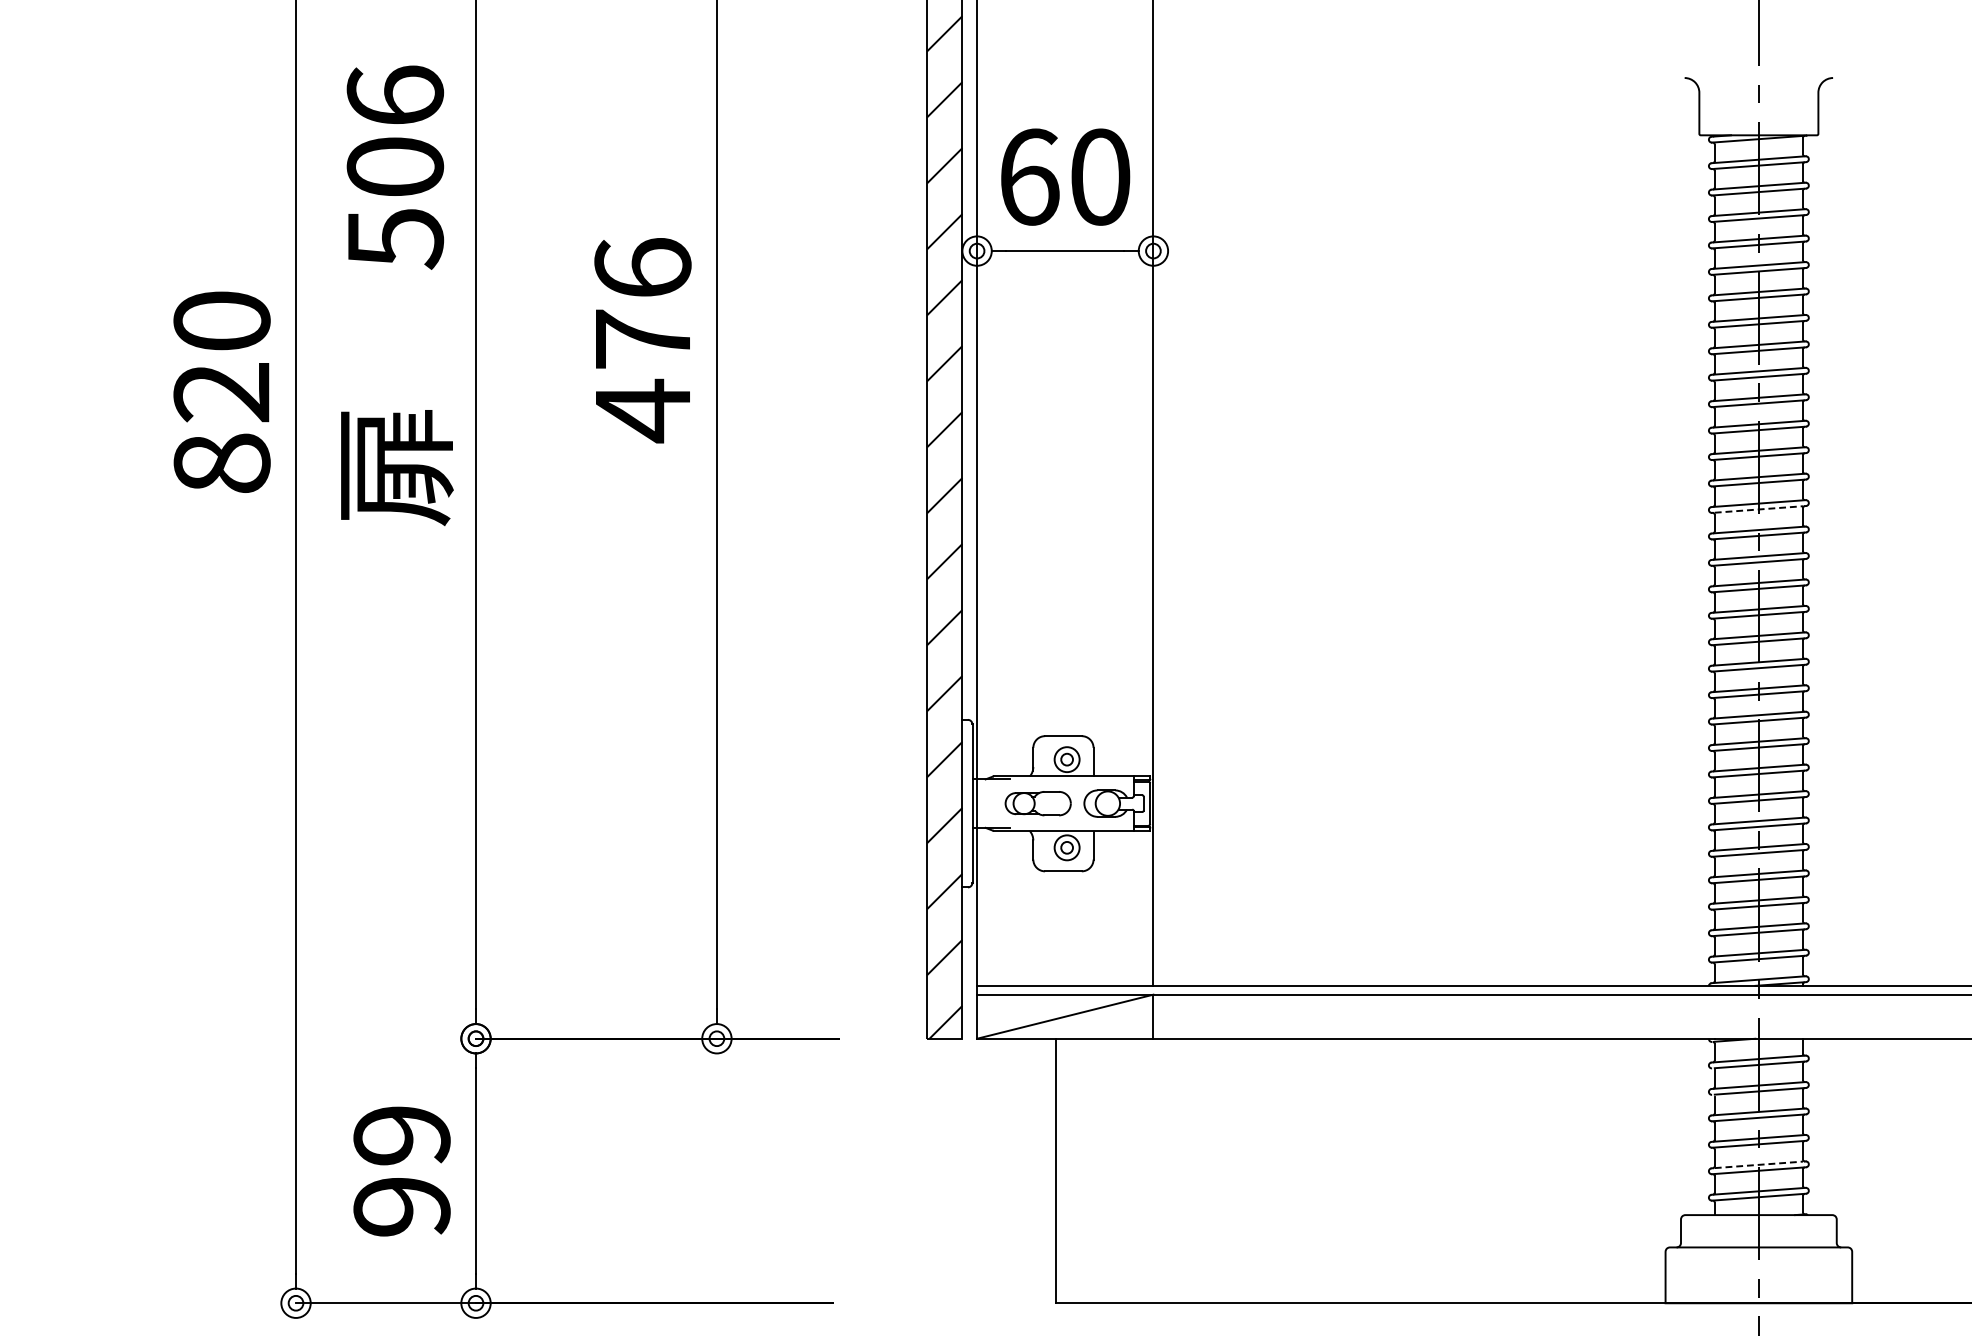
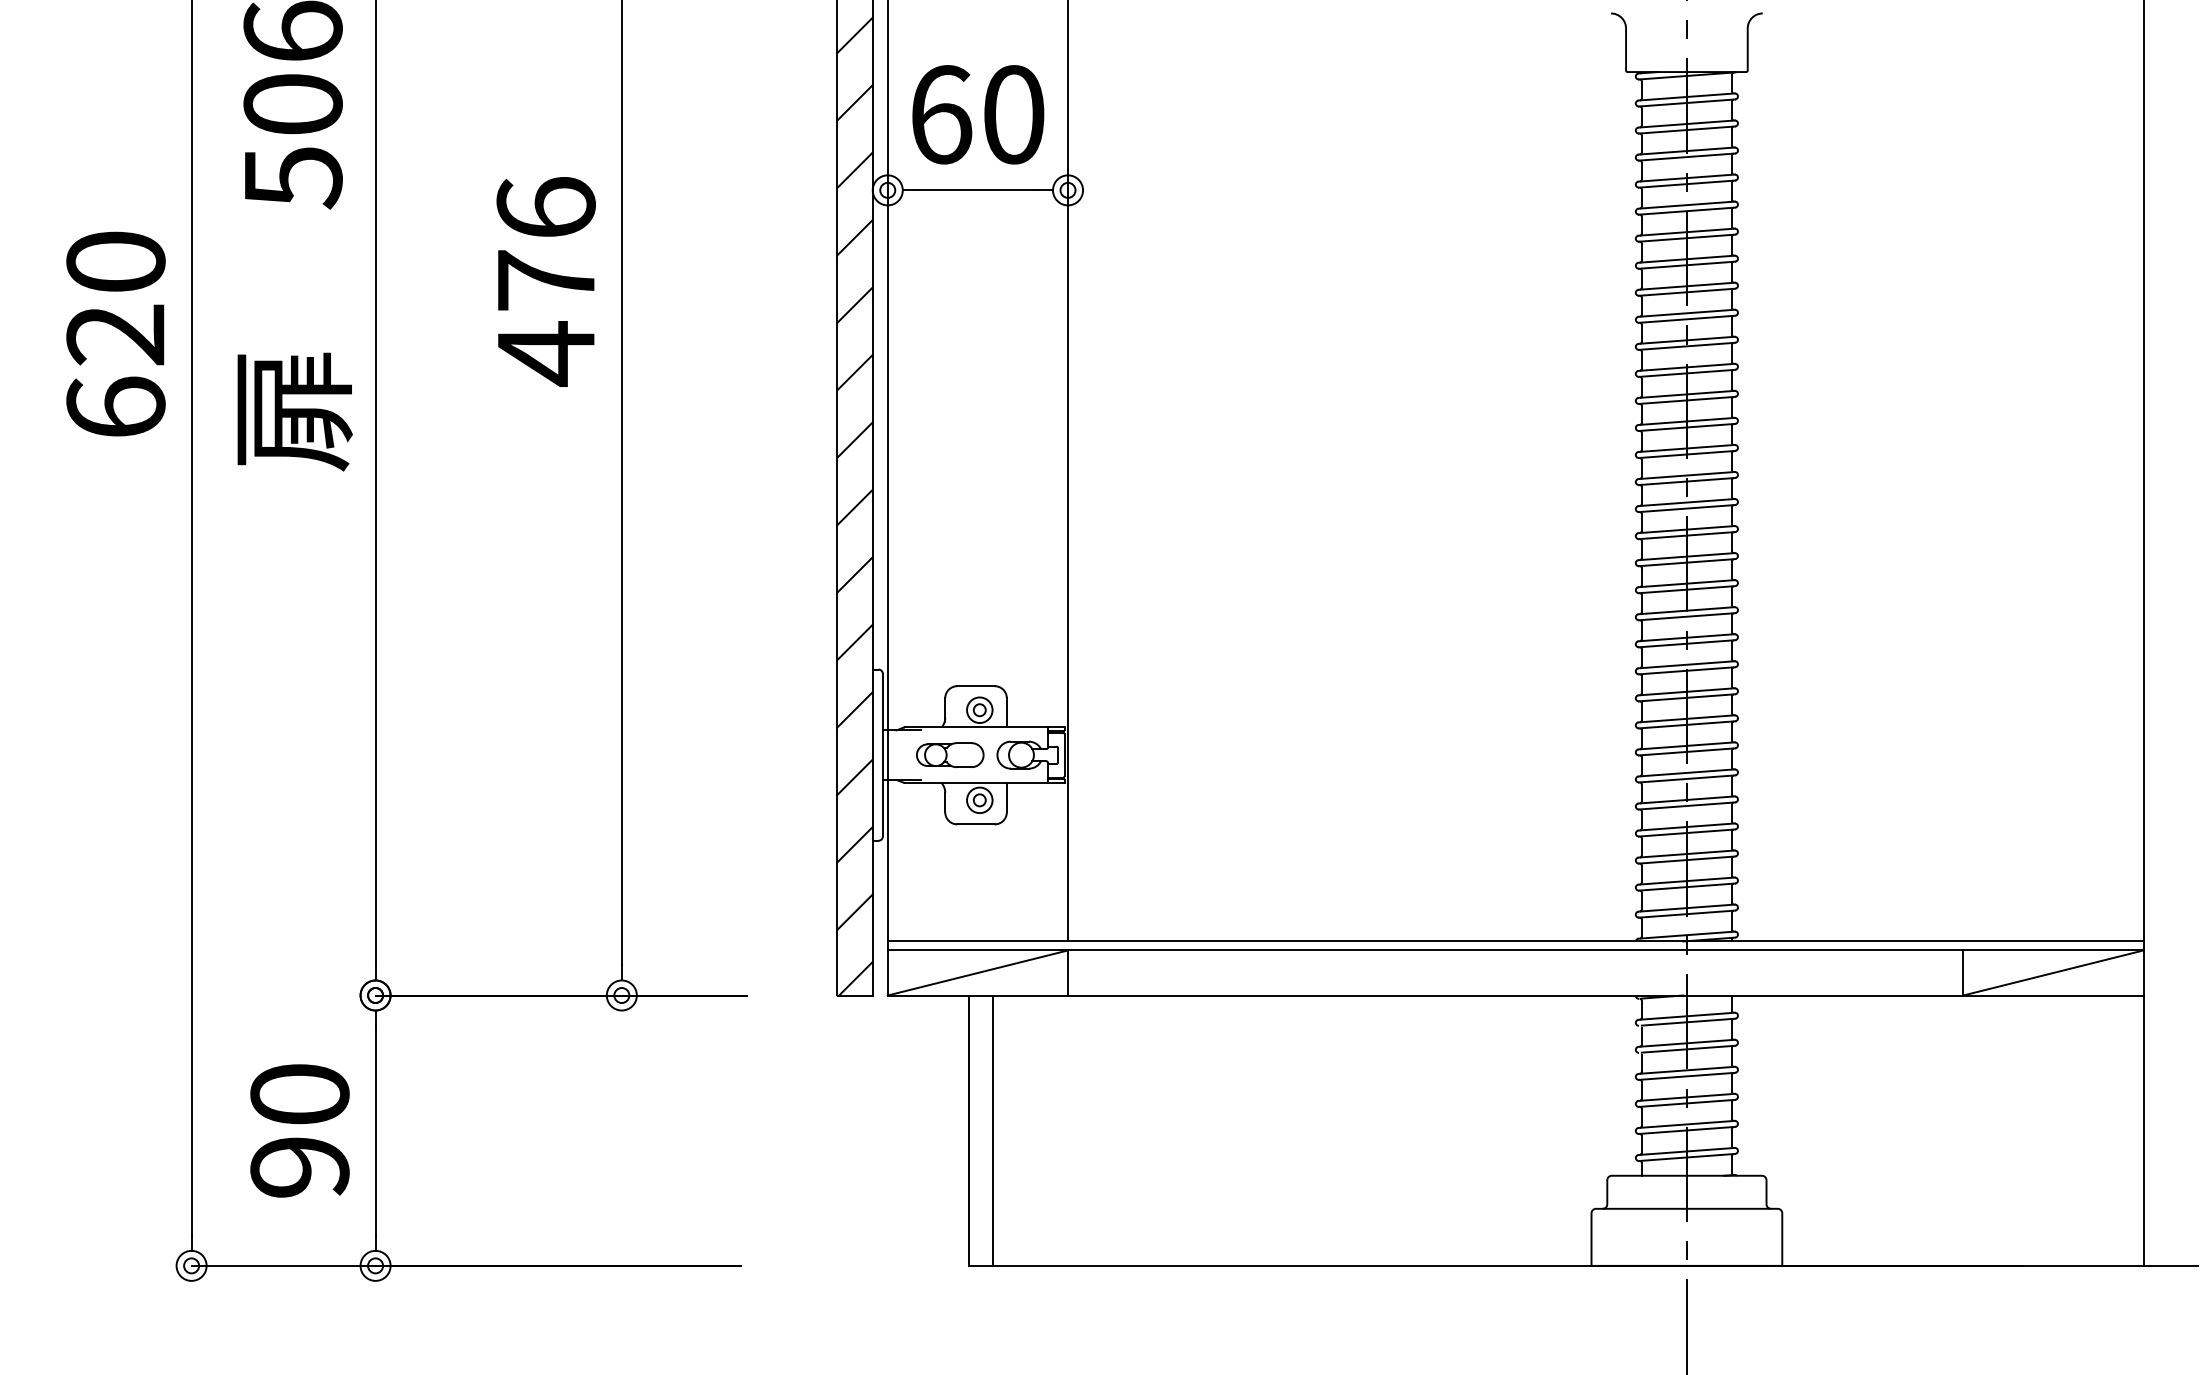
text: (221, 462) -> (115, 406), 820 -> 620
line: (1759, 509) -> (1687, 454), dashed -> solid
text: (401, 1135) -> (299, 1094), 99 -> 90
line: (1759, 1164) -> (1687, 1124), dashed -> solid
line: (1079, 1170) -> (992, 1130), added

